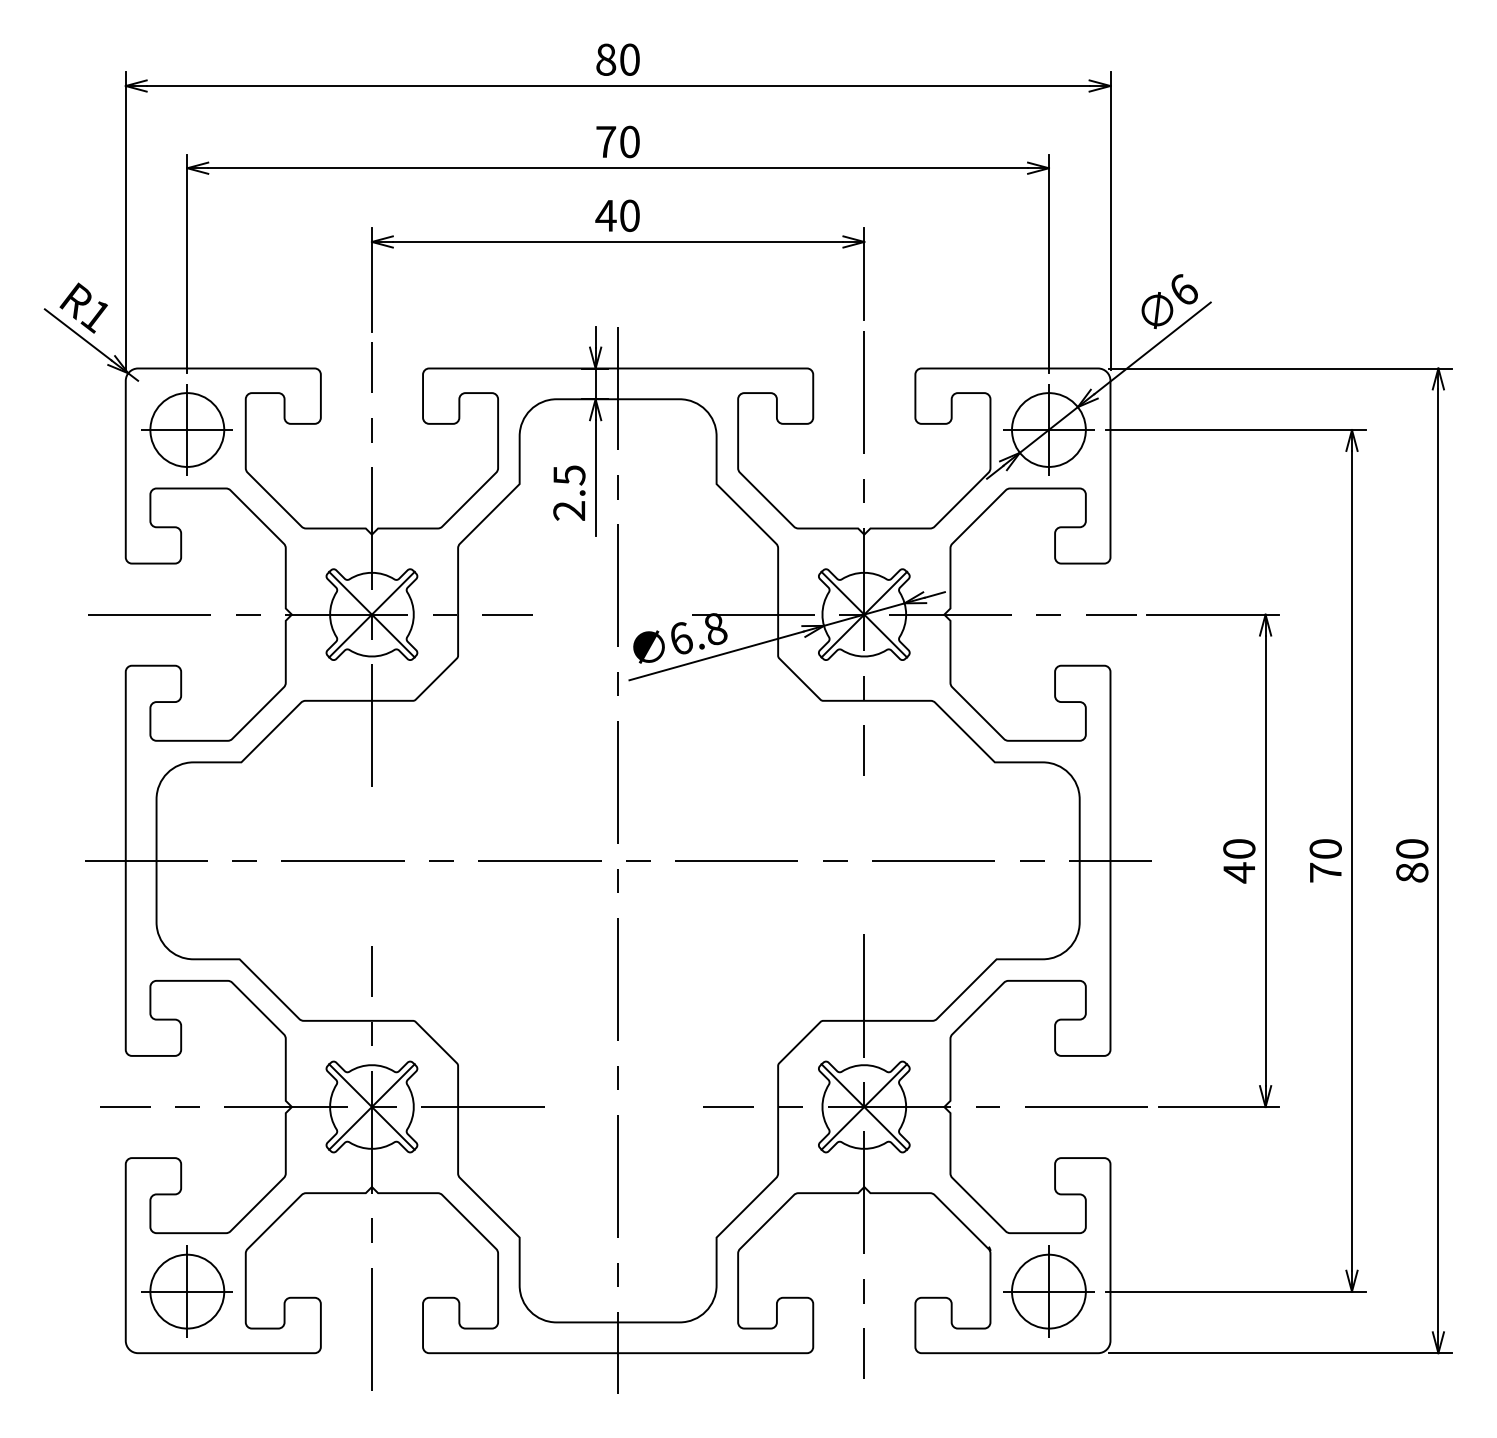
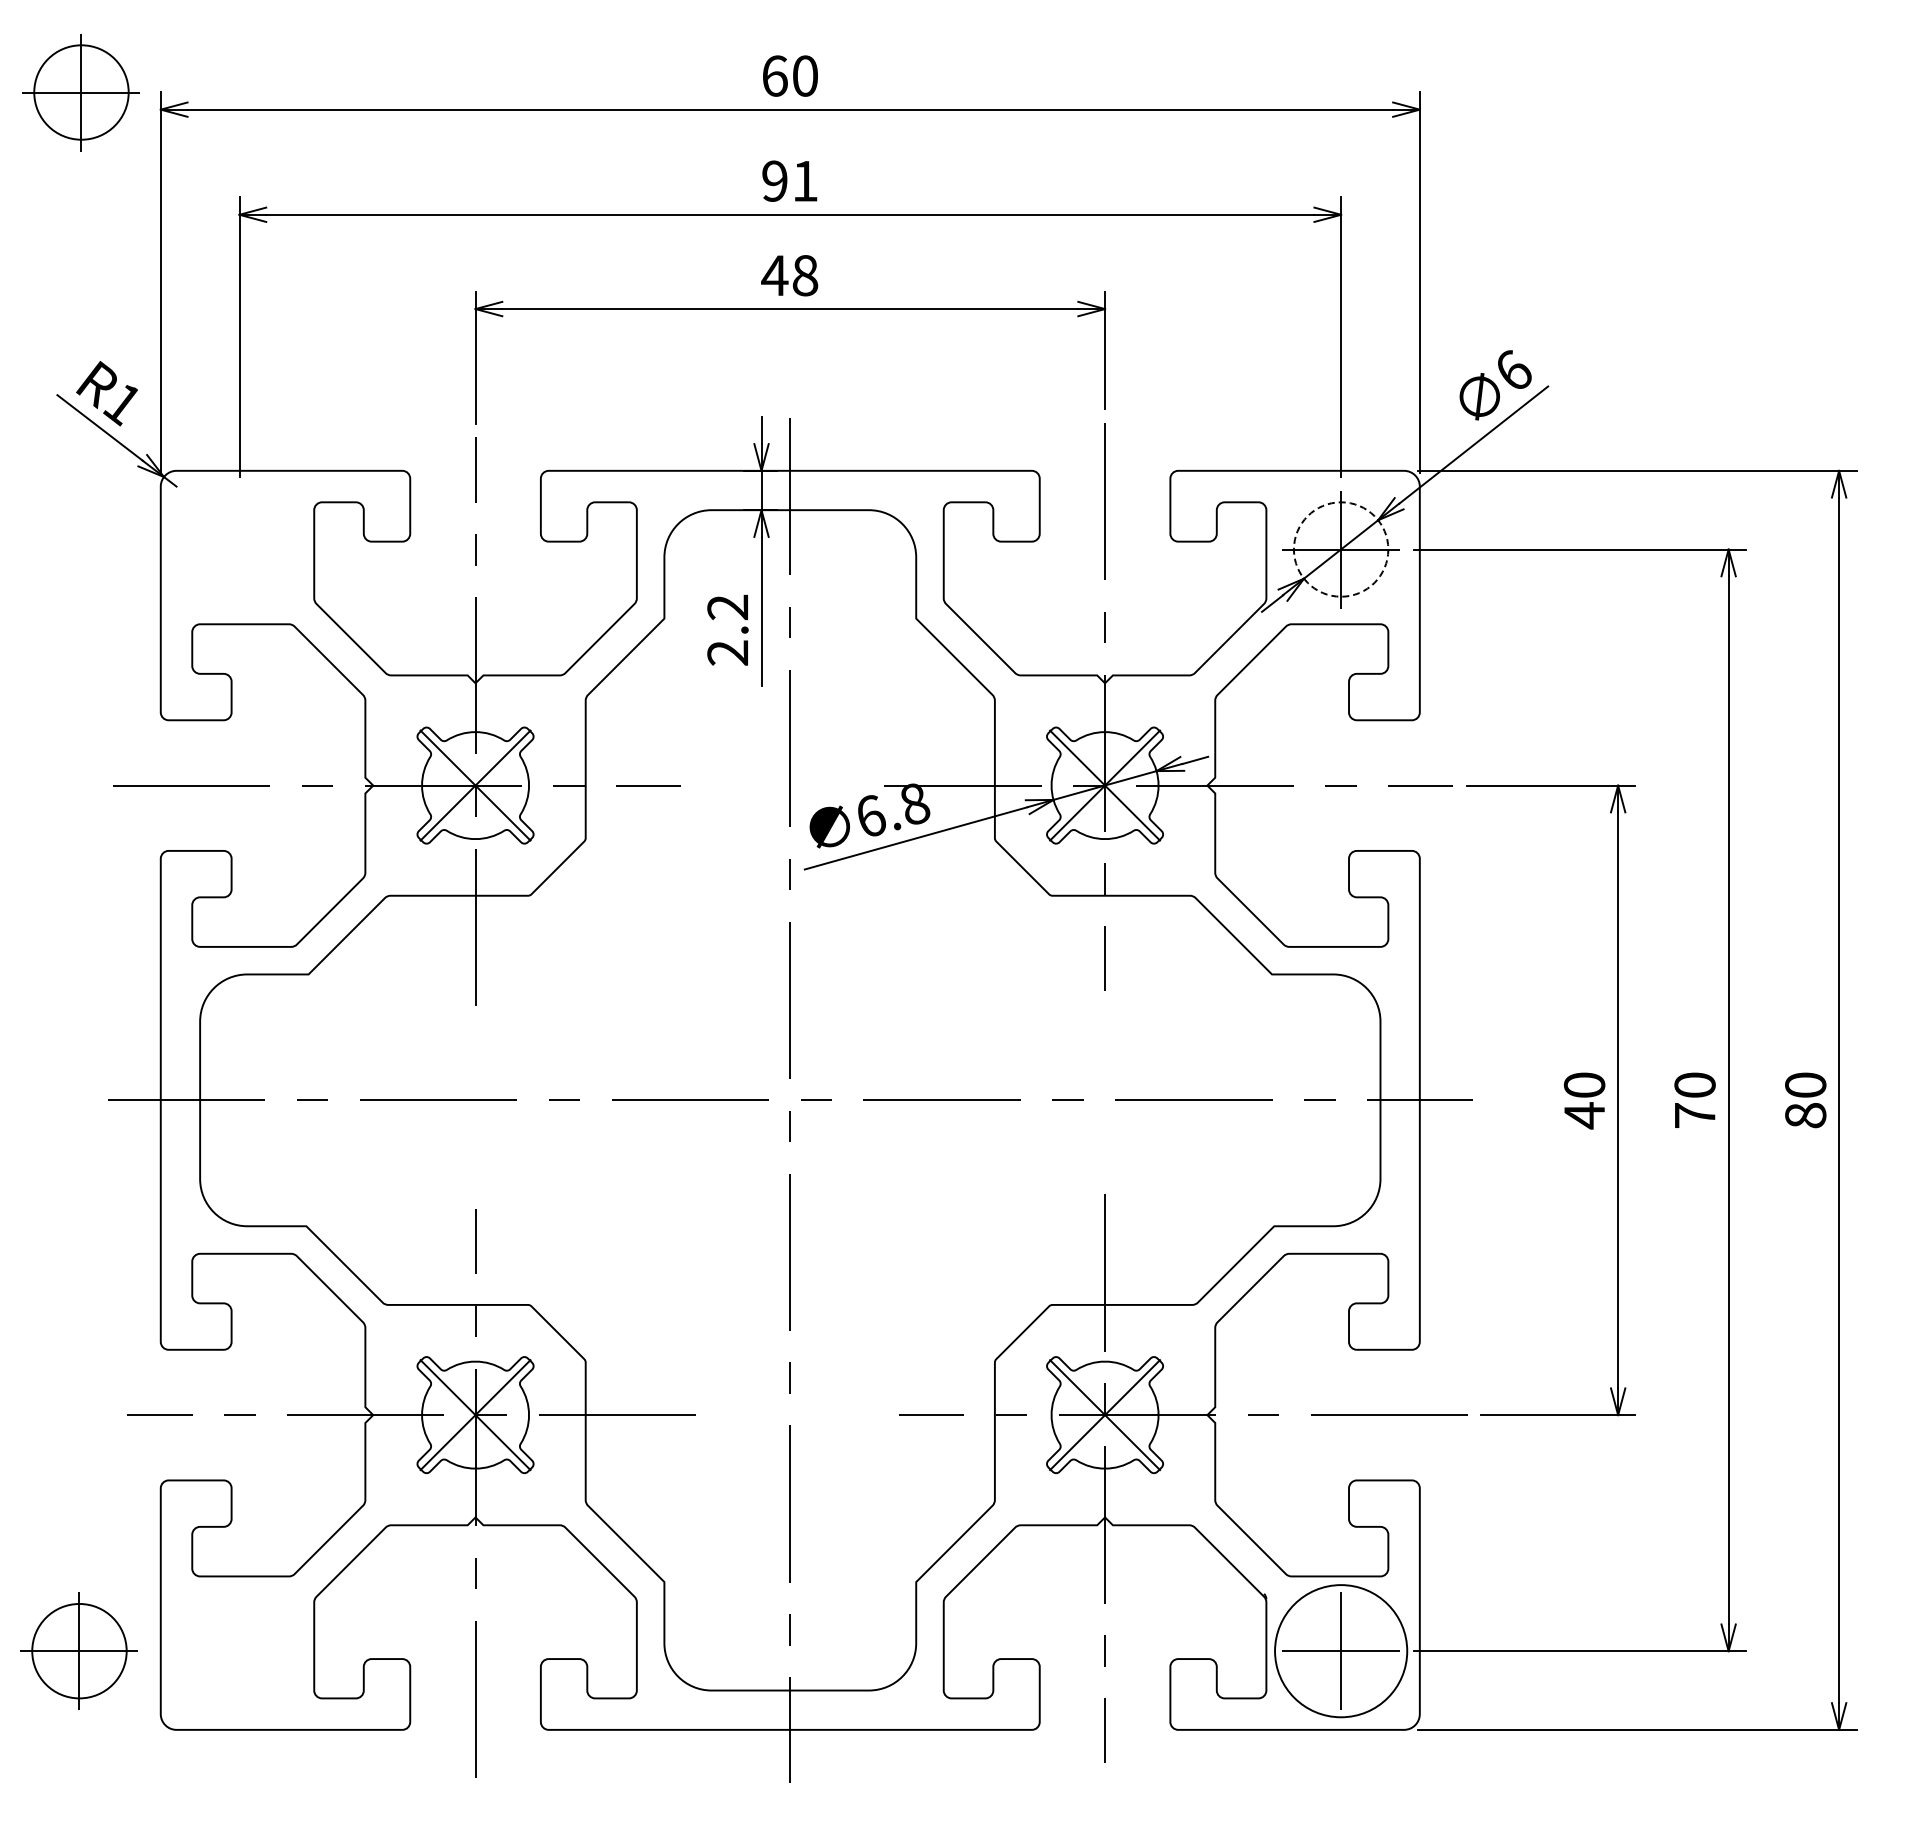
text: (605, 59) -> (774, 75), 80 -> 60
text: (617, 141) -> (789, 180), 70 -> 91
text: (630, 215) -> (805, 275), 40 -> 48
part: (187, 430) -> (81, 92), moved
circle: (1048, 430) -> (1340, 549), solid -> dashed
text: (569, 475) -> (727, 607), 2.5 -> 2.2
part: (187, 1291) -> (79, 1650), moved
circle: (1048, 1291) -> (1340, 1650), size x1.4

